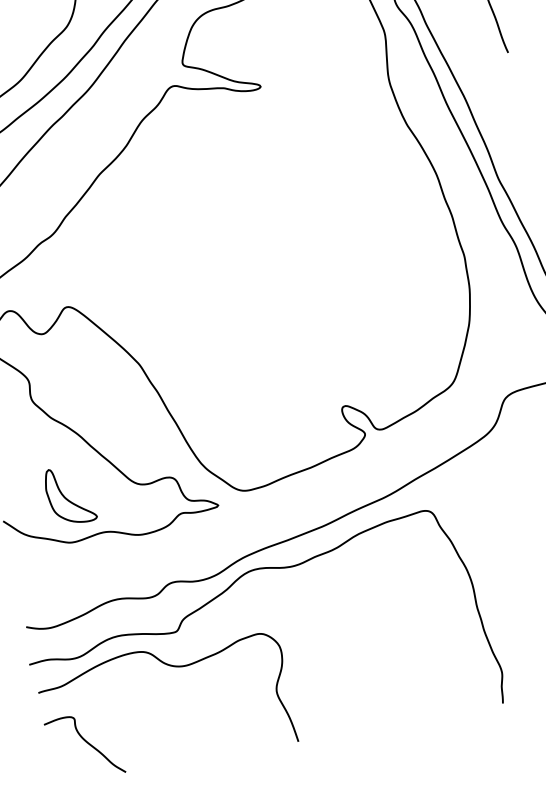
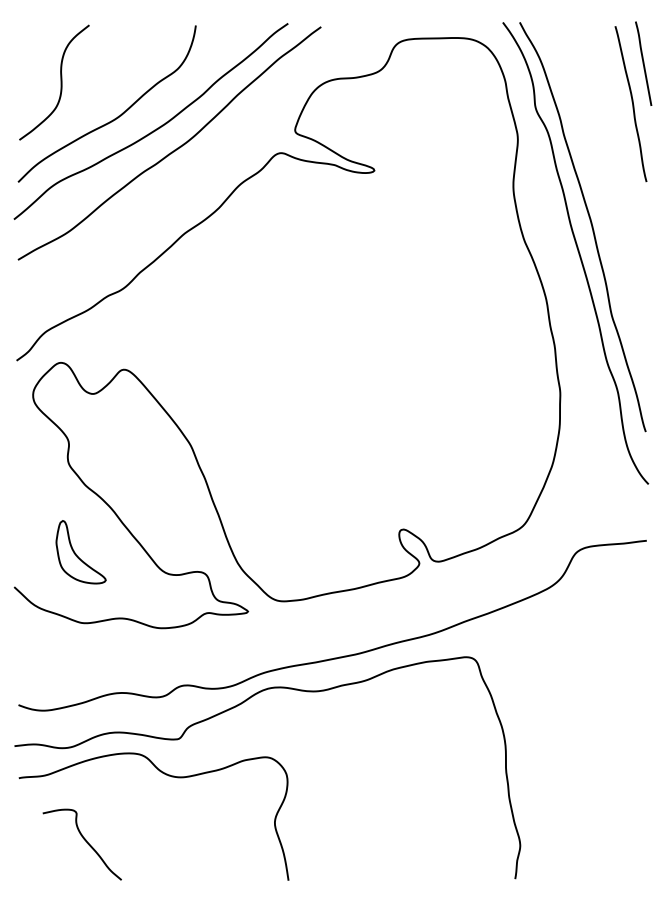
part: (69, 495) -> (80, 552), moved
curve: (86, 742) -> (84, 840), moved

